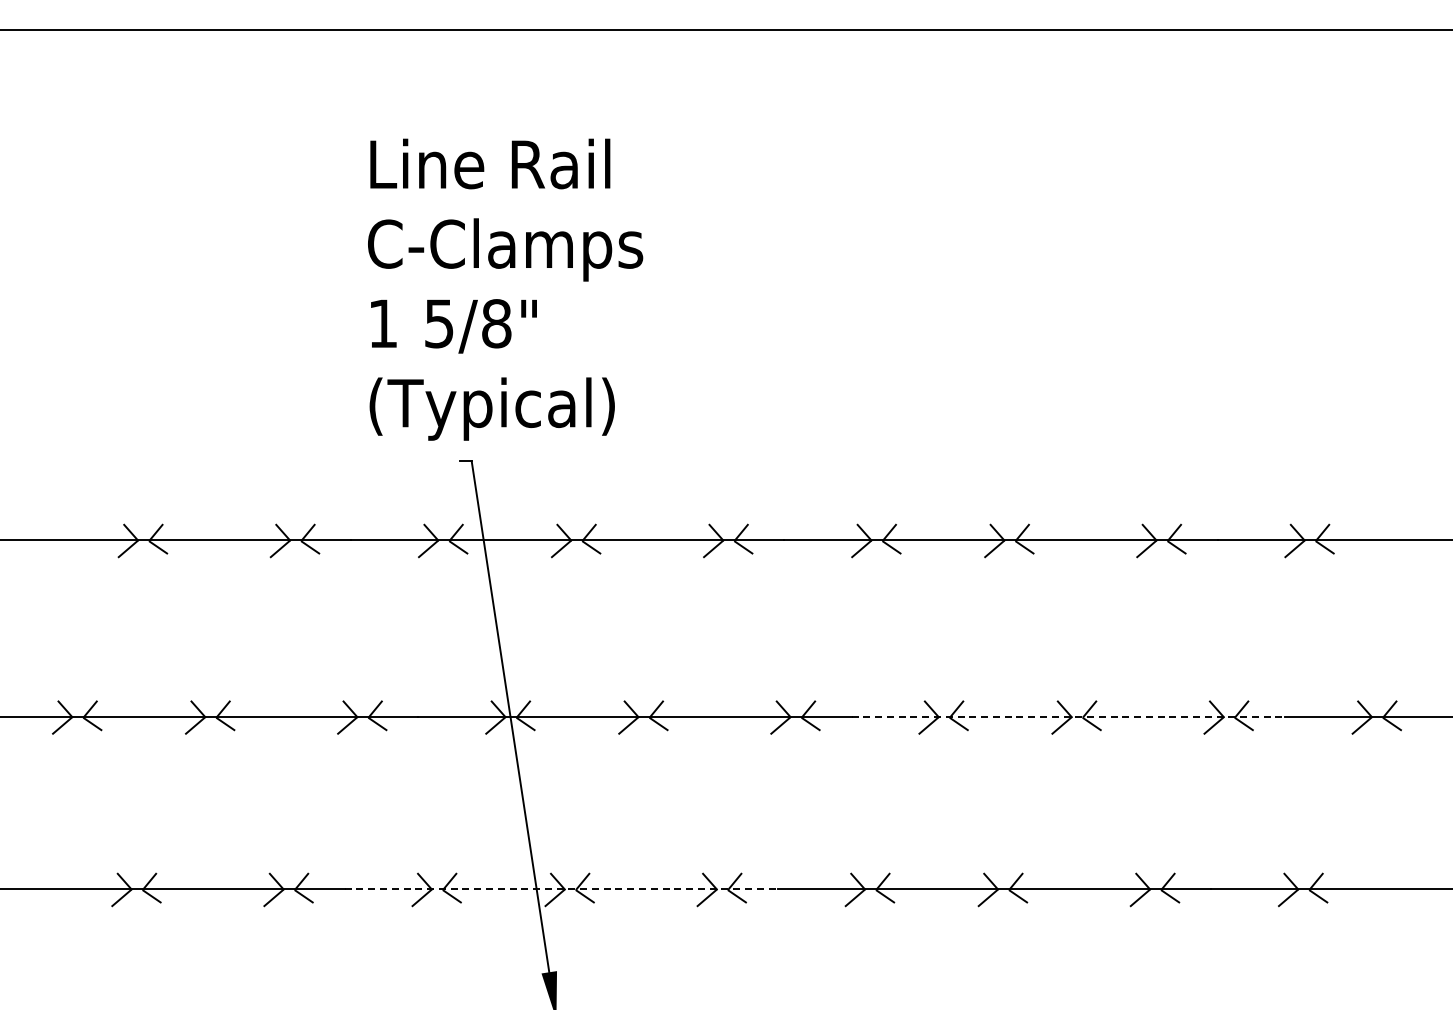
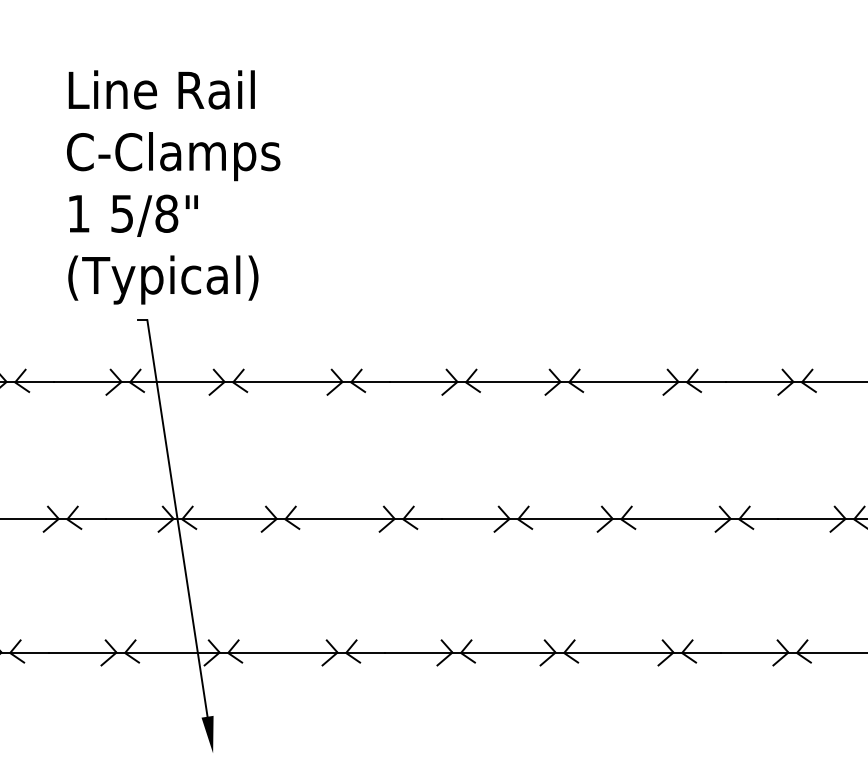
line: (1068, 717) -> (610, 519), dashed -> solid
line: (561, 889) -> (217, 652), dashed -> solid

